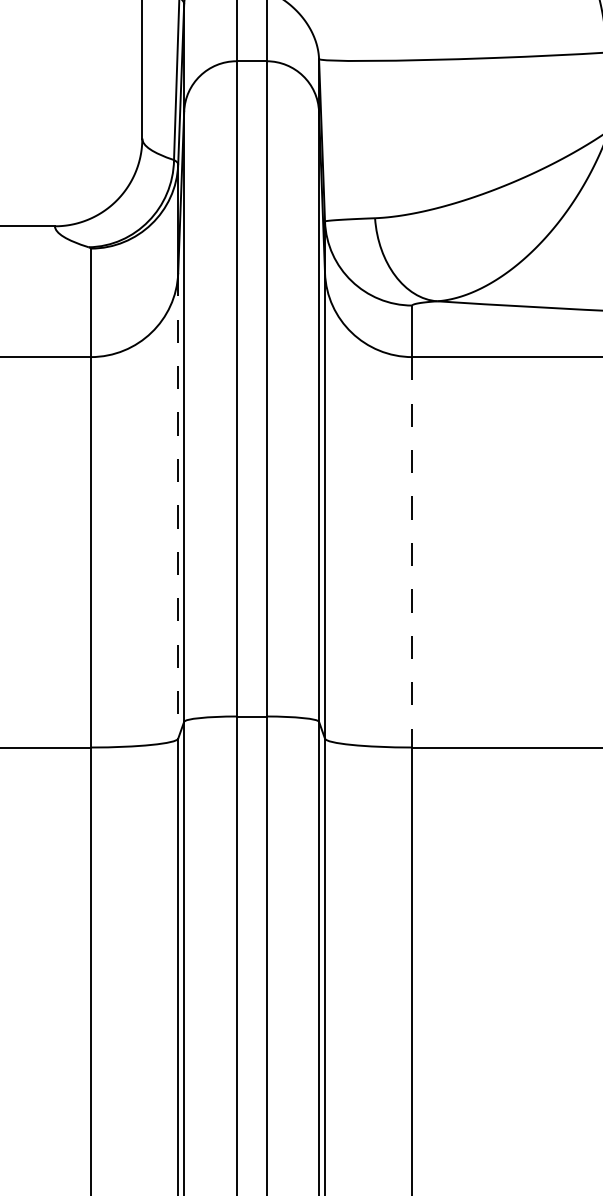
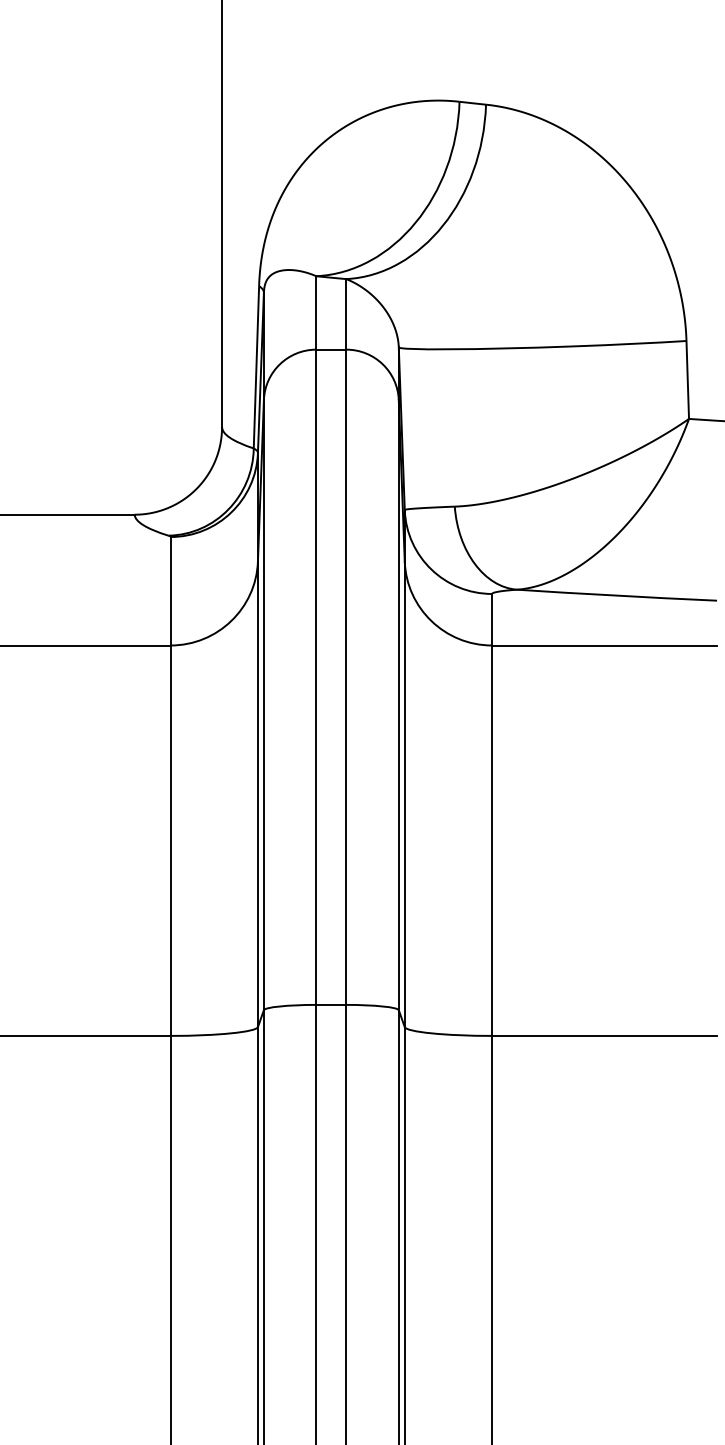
line: (177, 506) -> (257, 794), dashed -> solid
line: (412, 553) -> (492, 841), dashed -> solid

